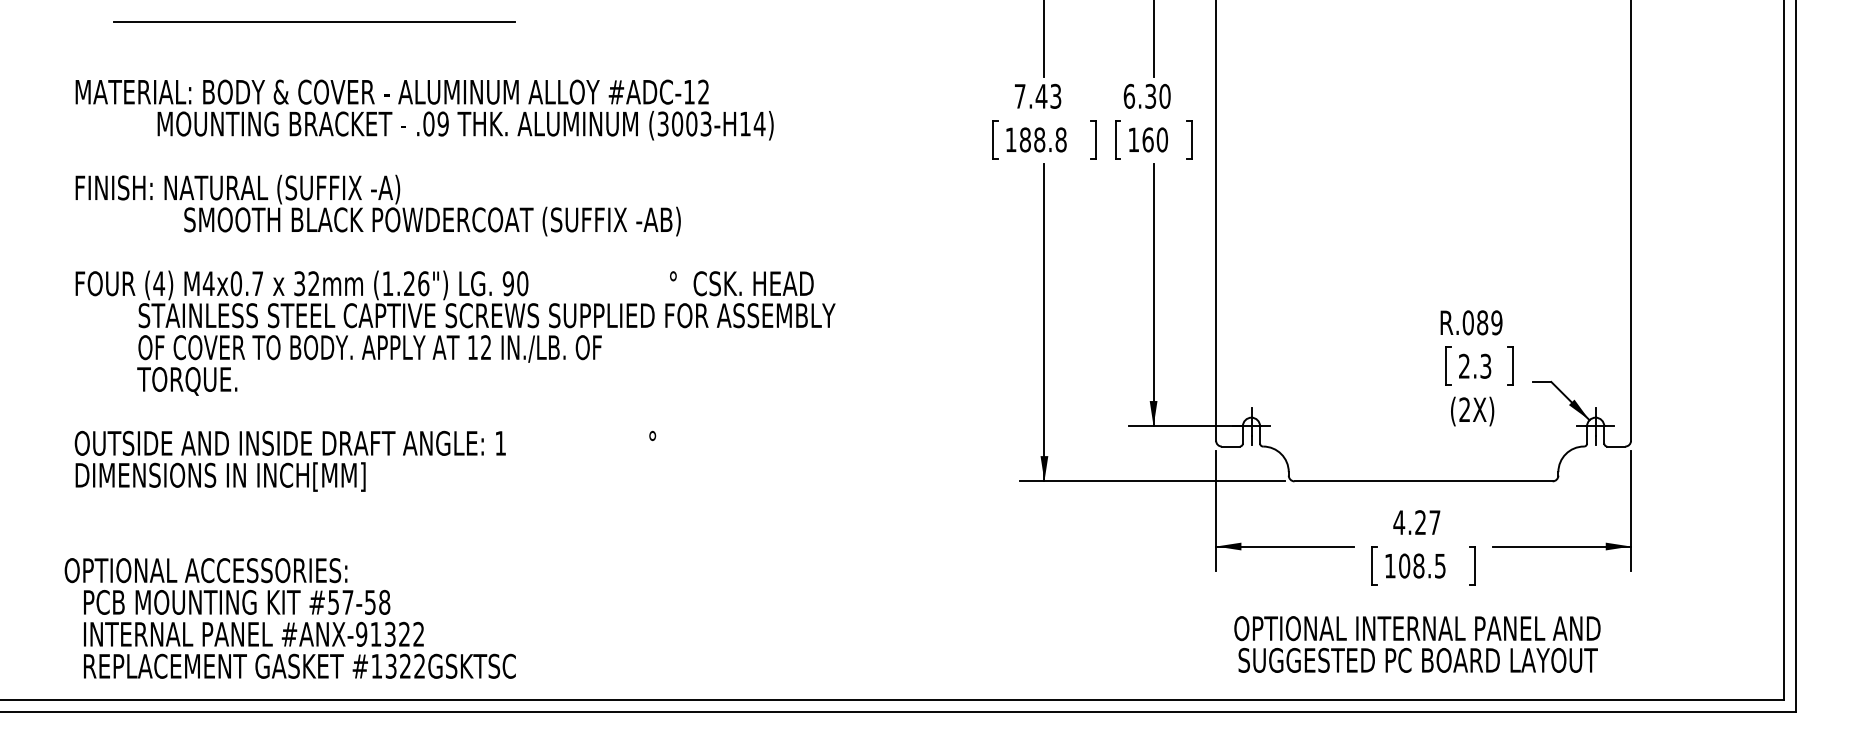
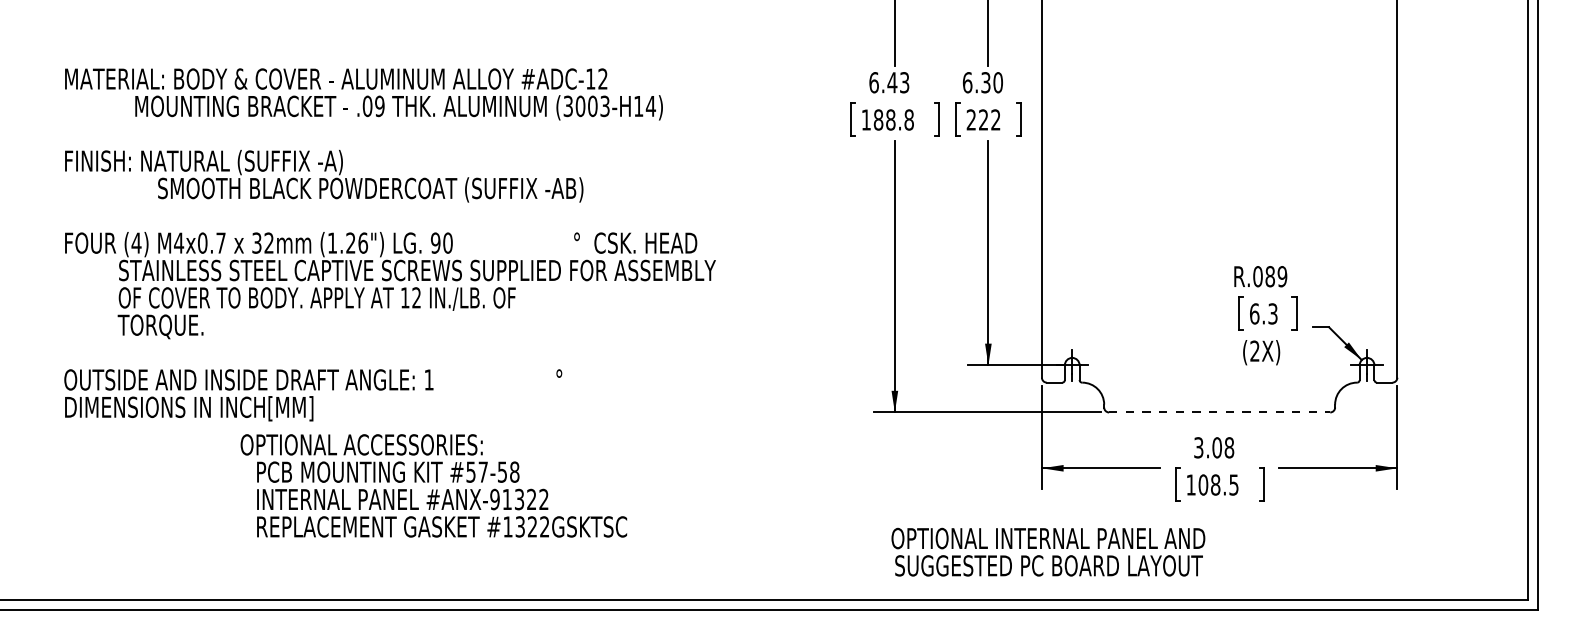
line: (314, 21) -> (269, 18), removed
text: (1019, 96) -> (873, 82), 7.43 -> 6.43
text: (1147, 139) -> (983, 119), 160 -> 222
text: (1464, 365) -> (1254, 313), 2.3 -> 6.3
line: (1423, 481) -> (1219, 412), solid -> dashed
text: (1416, 522) -> (1213, 447), 4.27 -> 3.08
text: (289, 617) -> (433, 485), moved
text: (1417, 643) -> (1048, 551), moved

